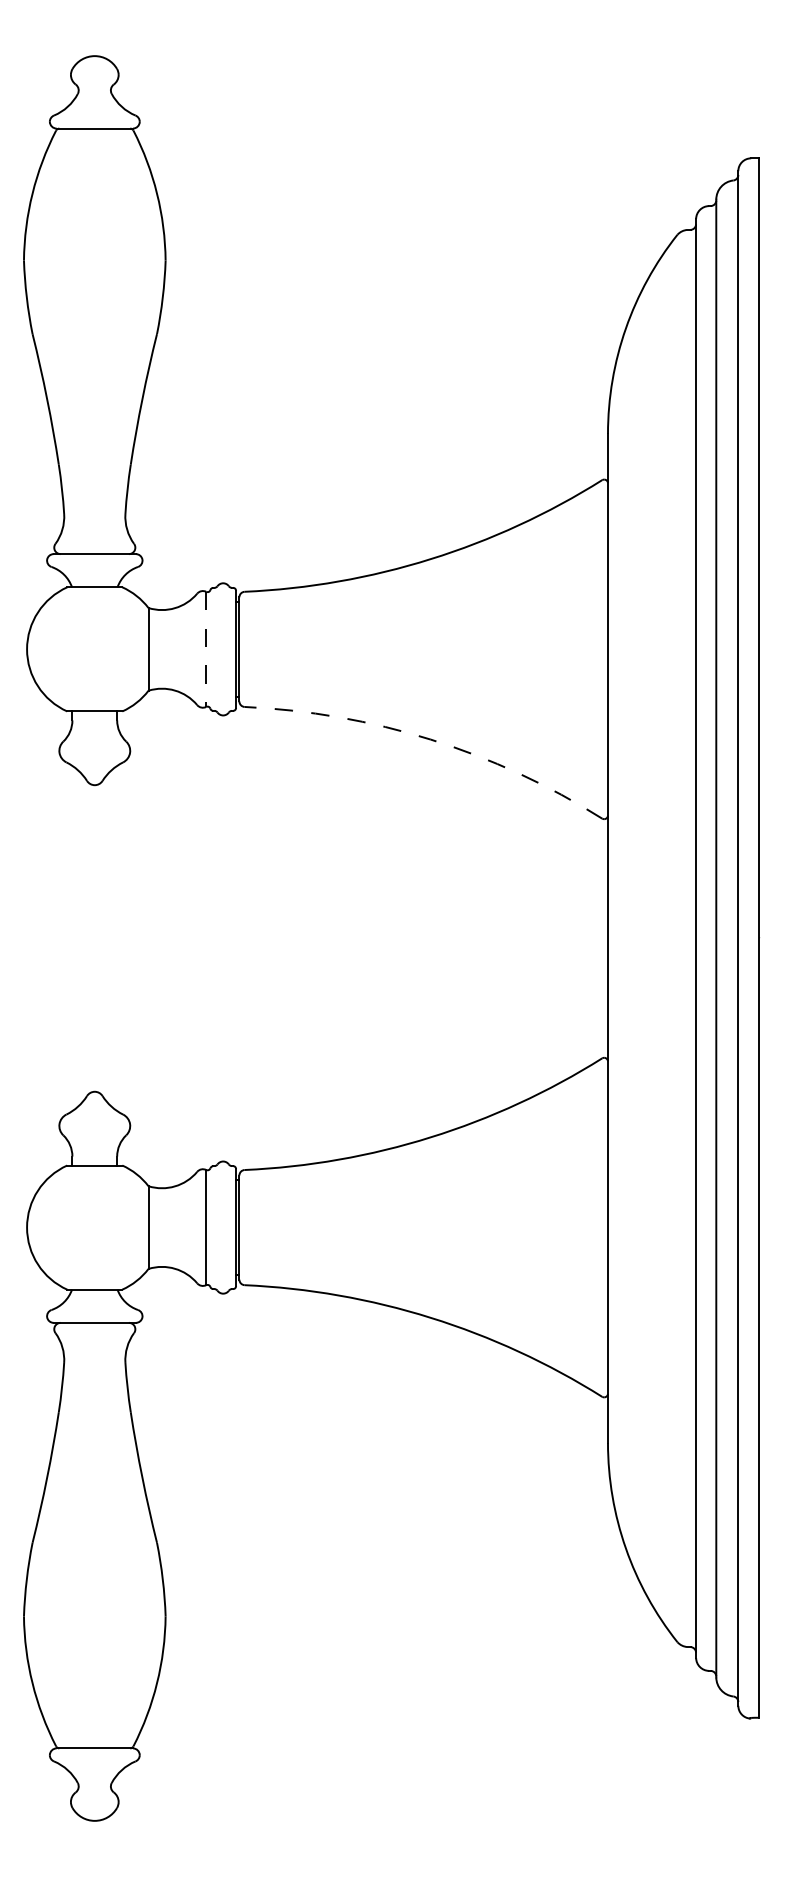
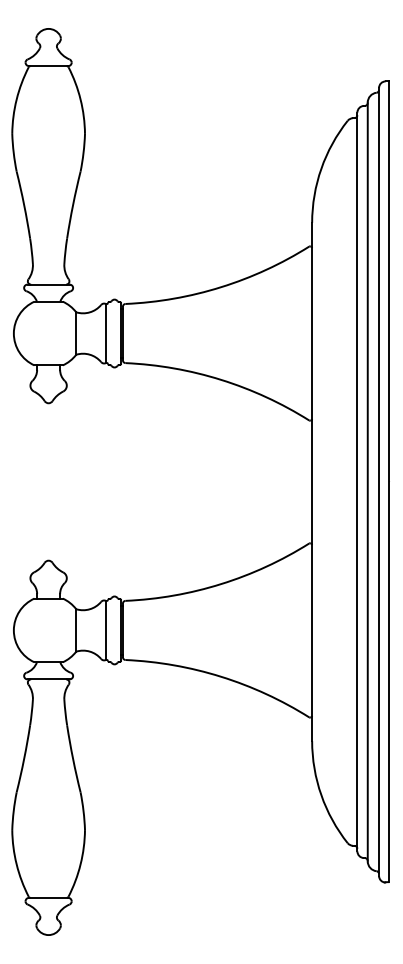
line: (205, 649) -> (105, 333), dashed -> solid
arc: (431, 738) -> (221, 379), dashed -> solid

